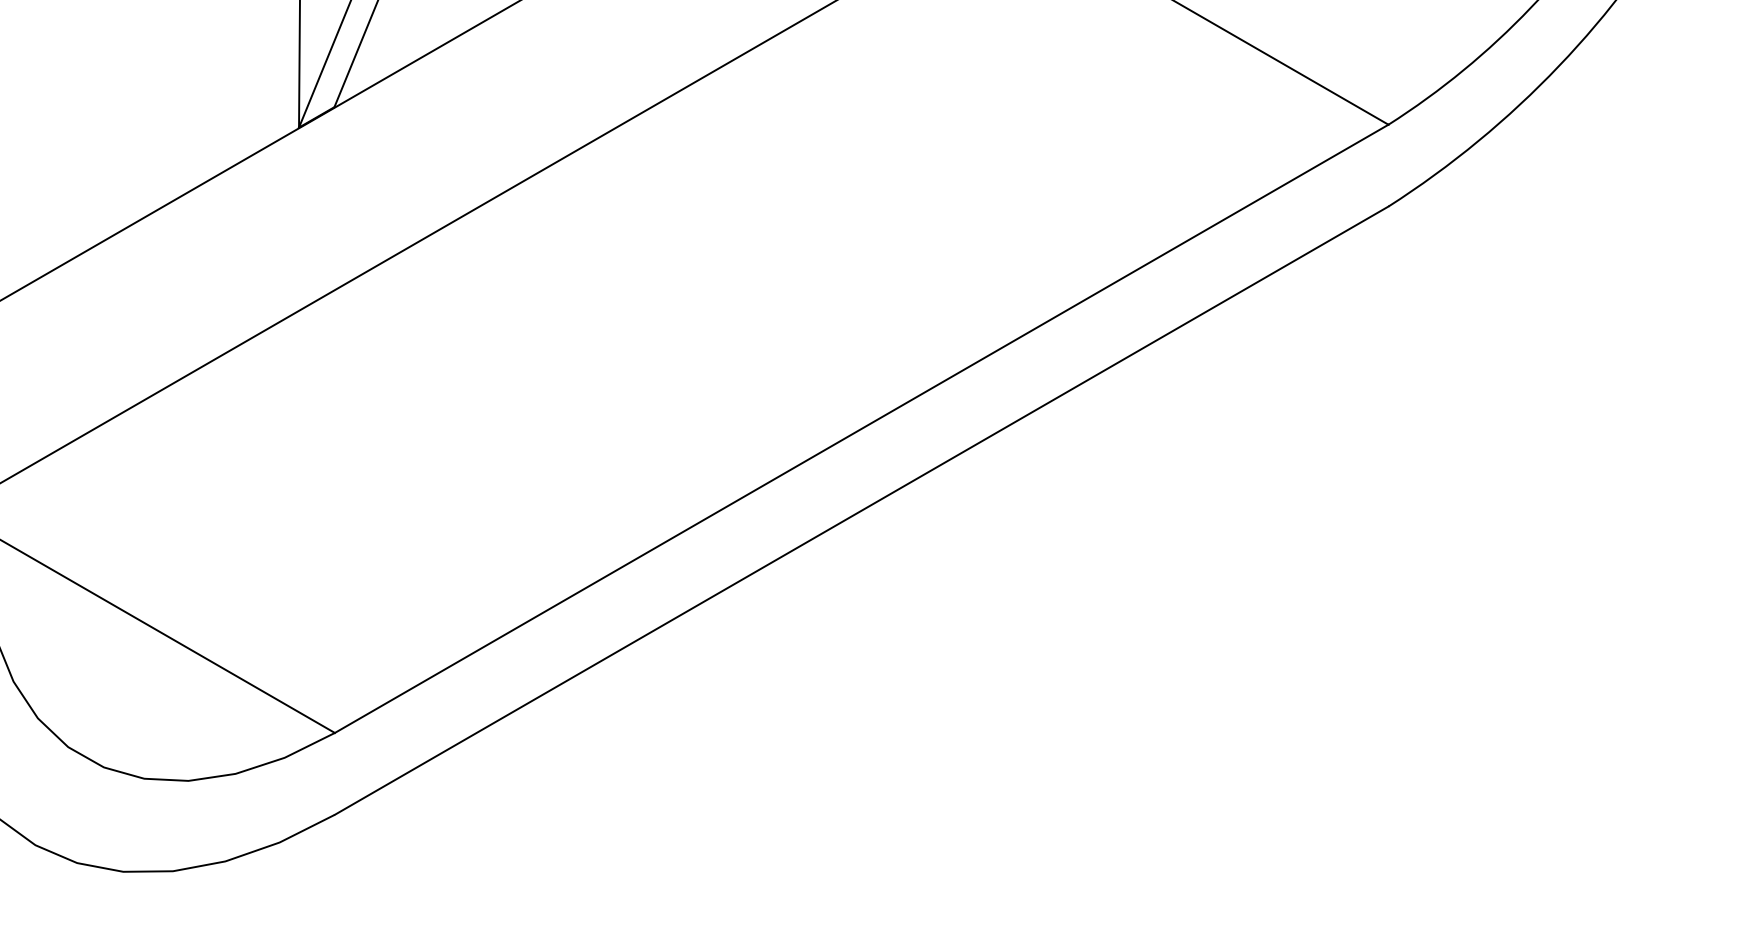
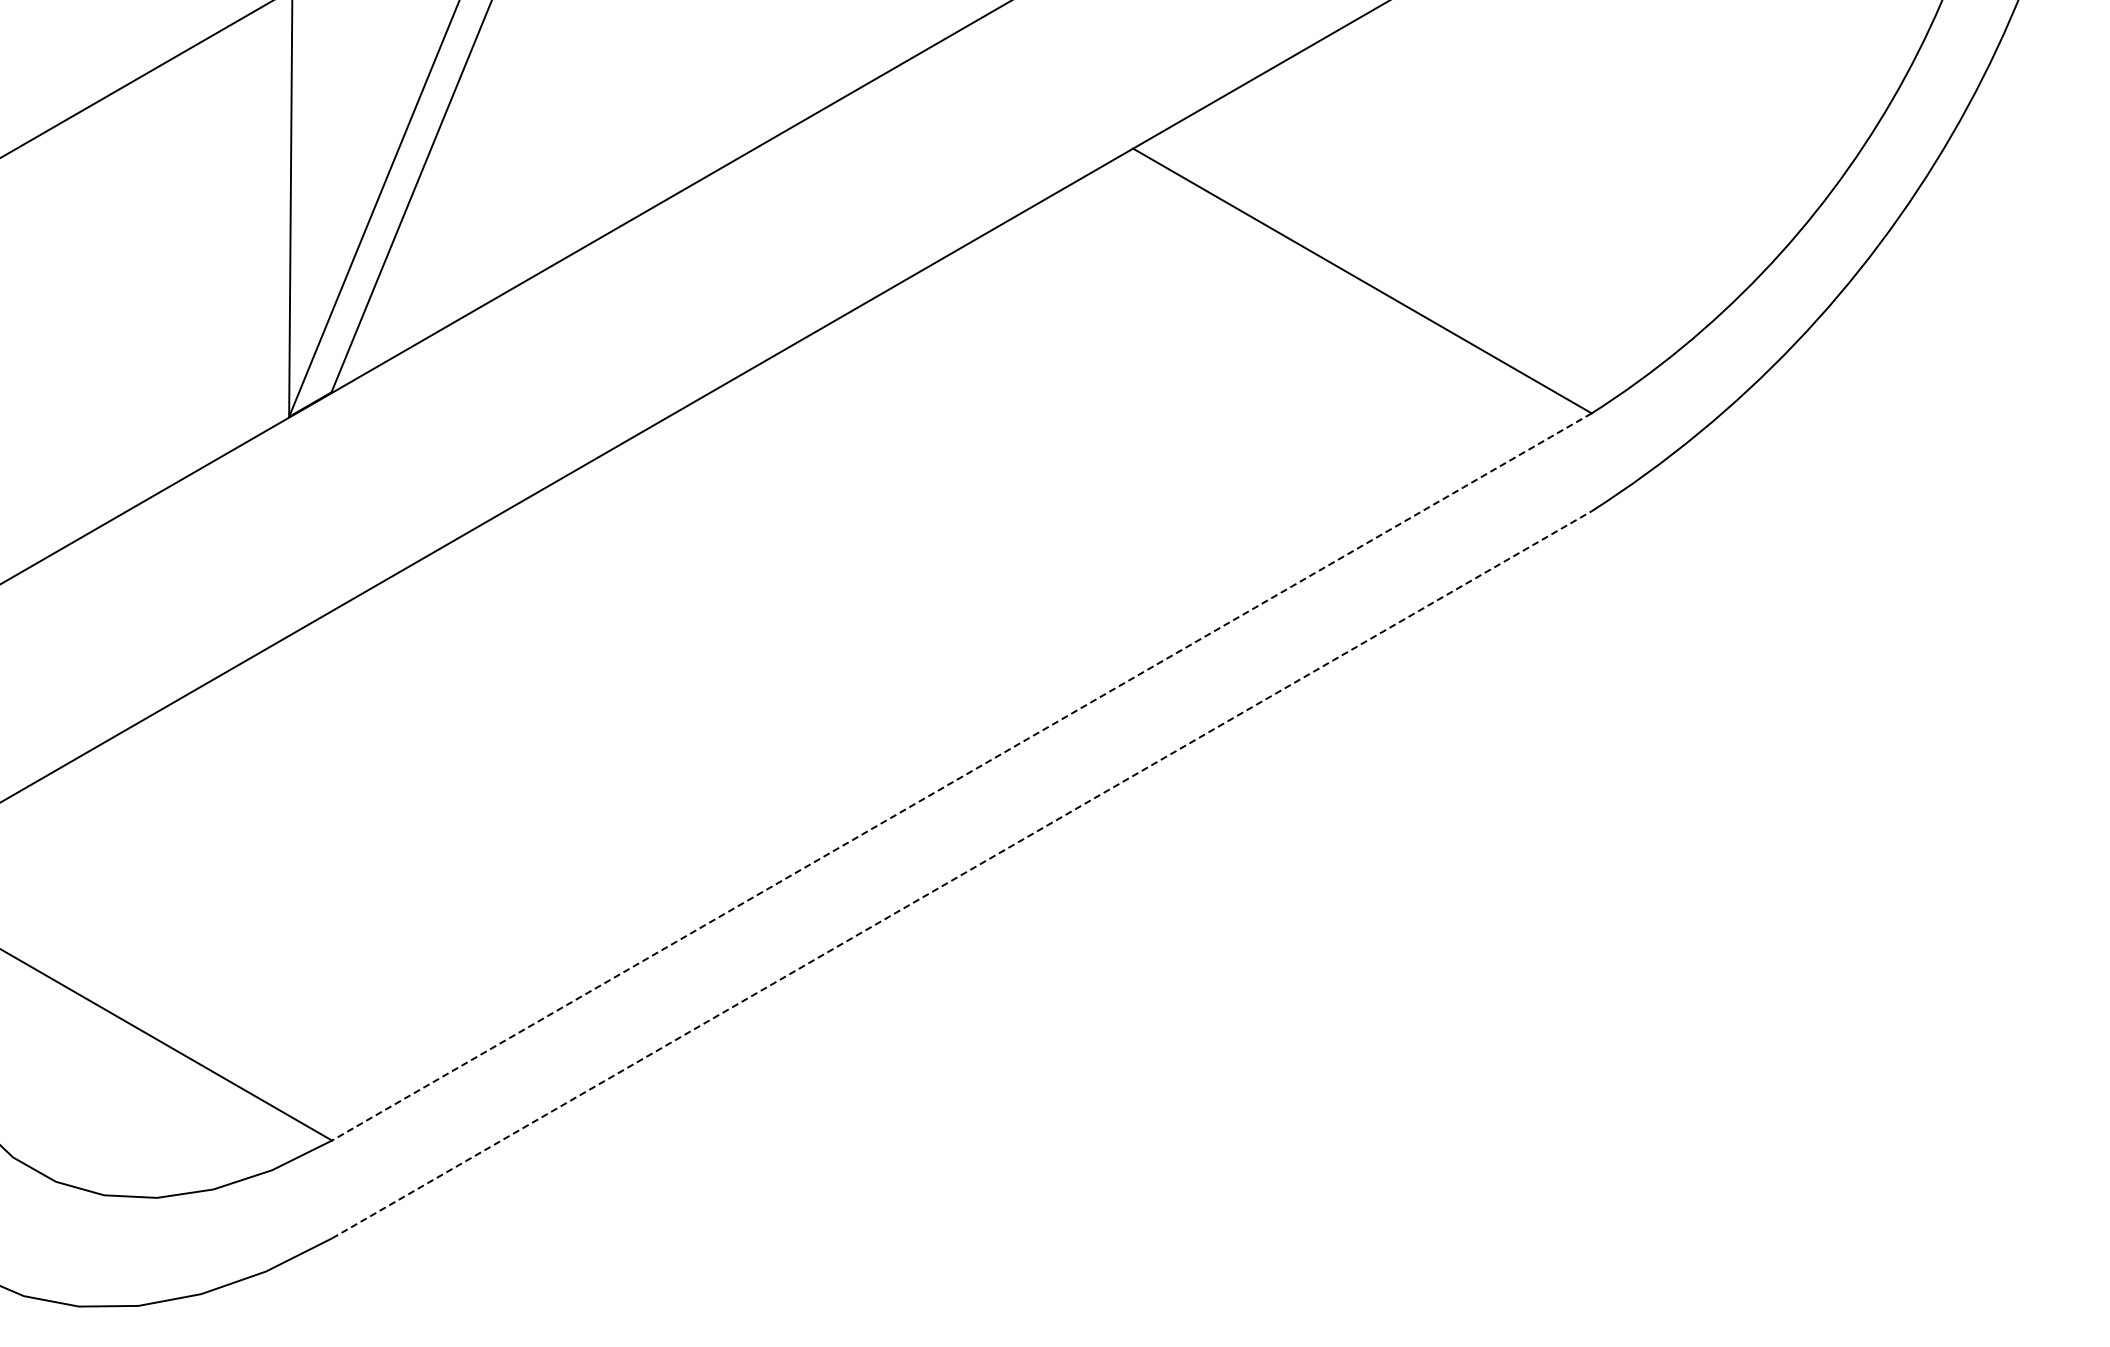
line: (861, 429) -> (961, 777), solid -> dashed
line: (862, 510) -> (962, 874), solid -> dashed

